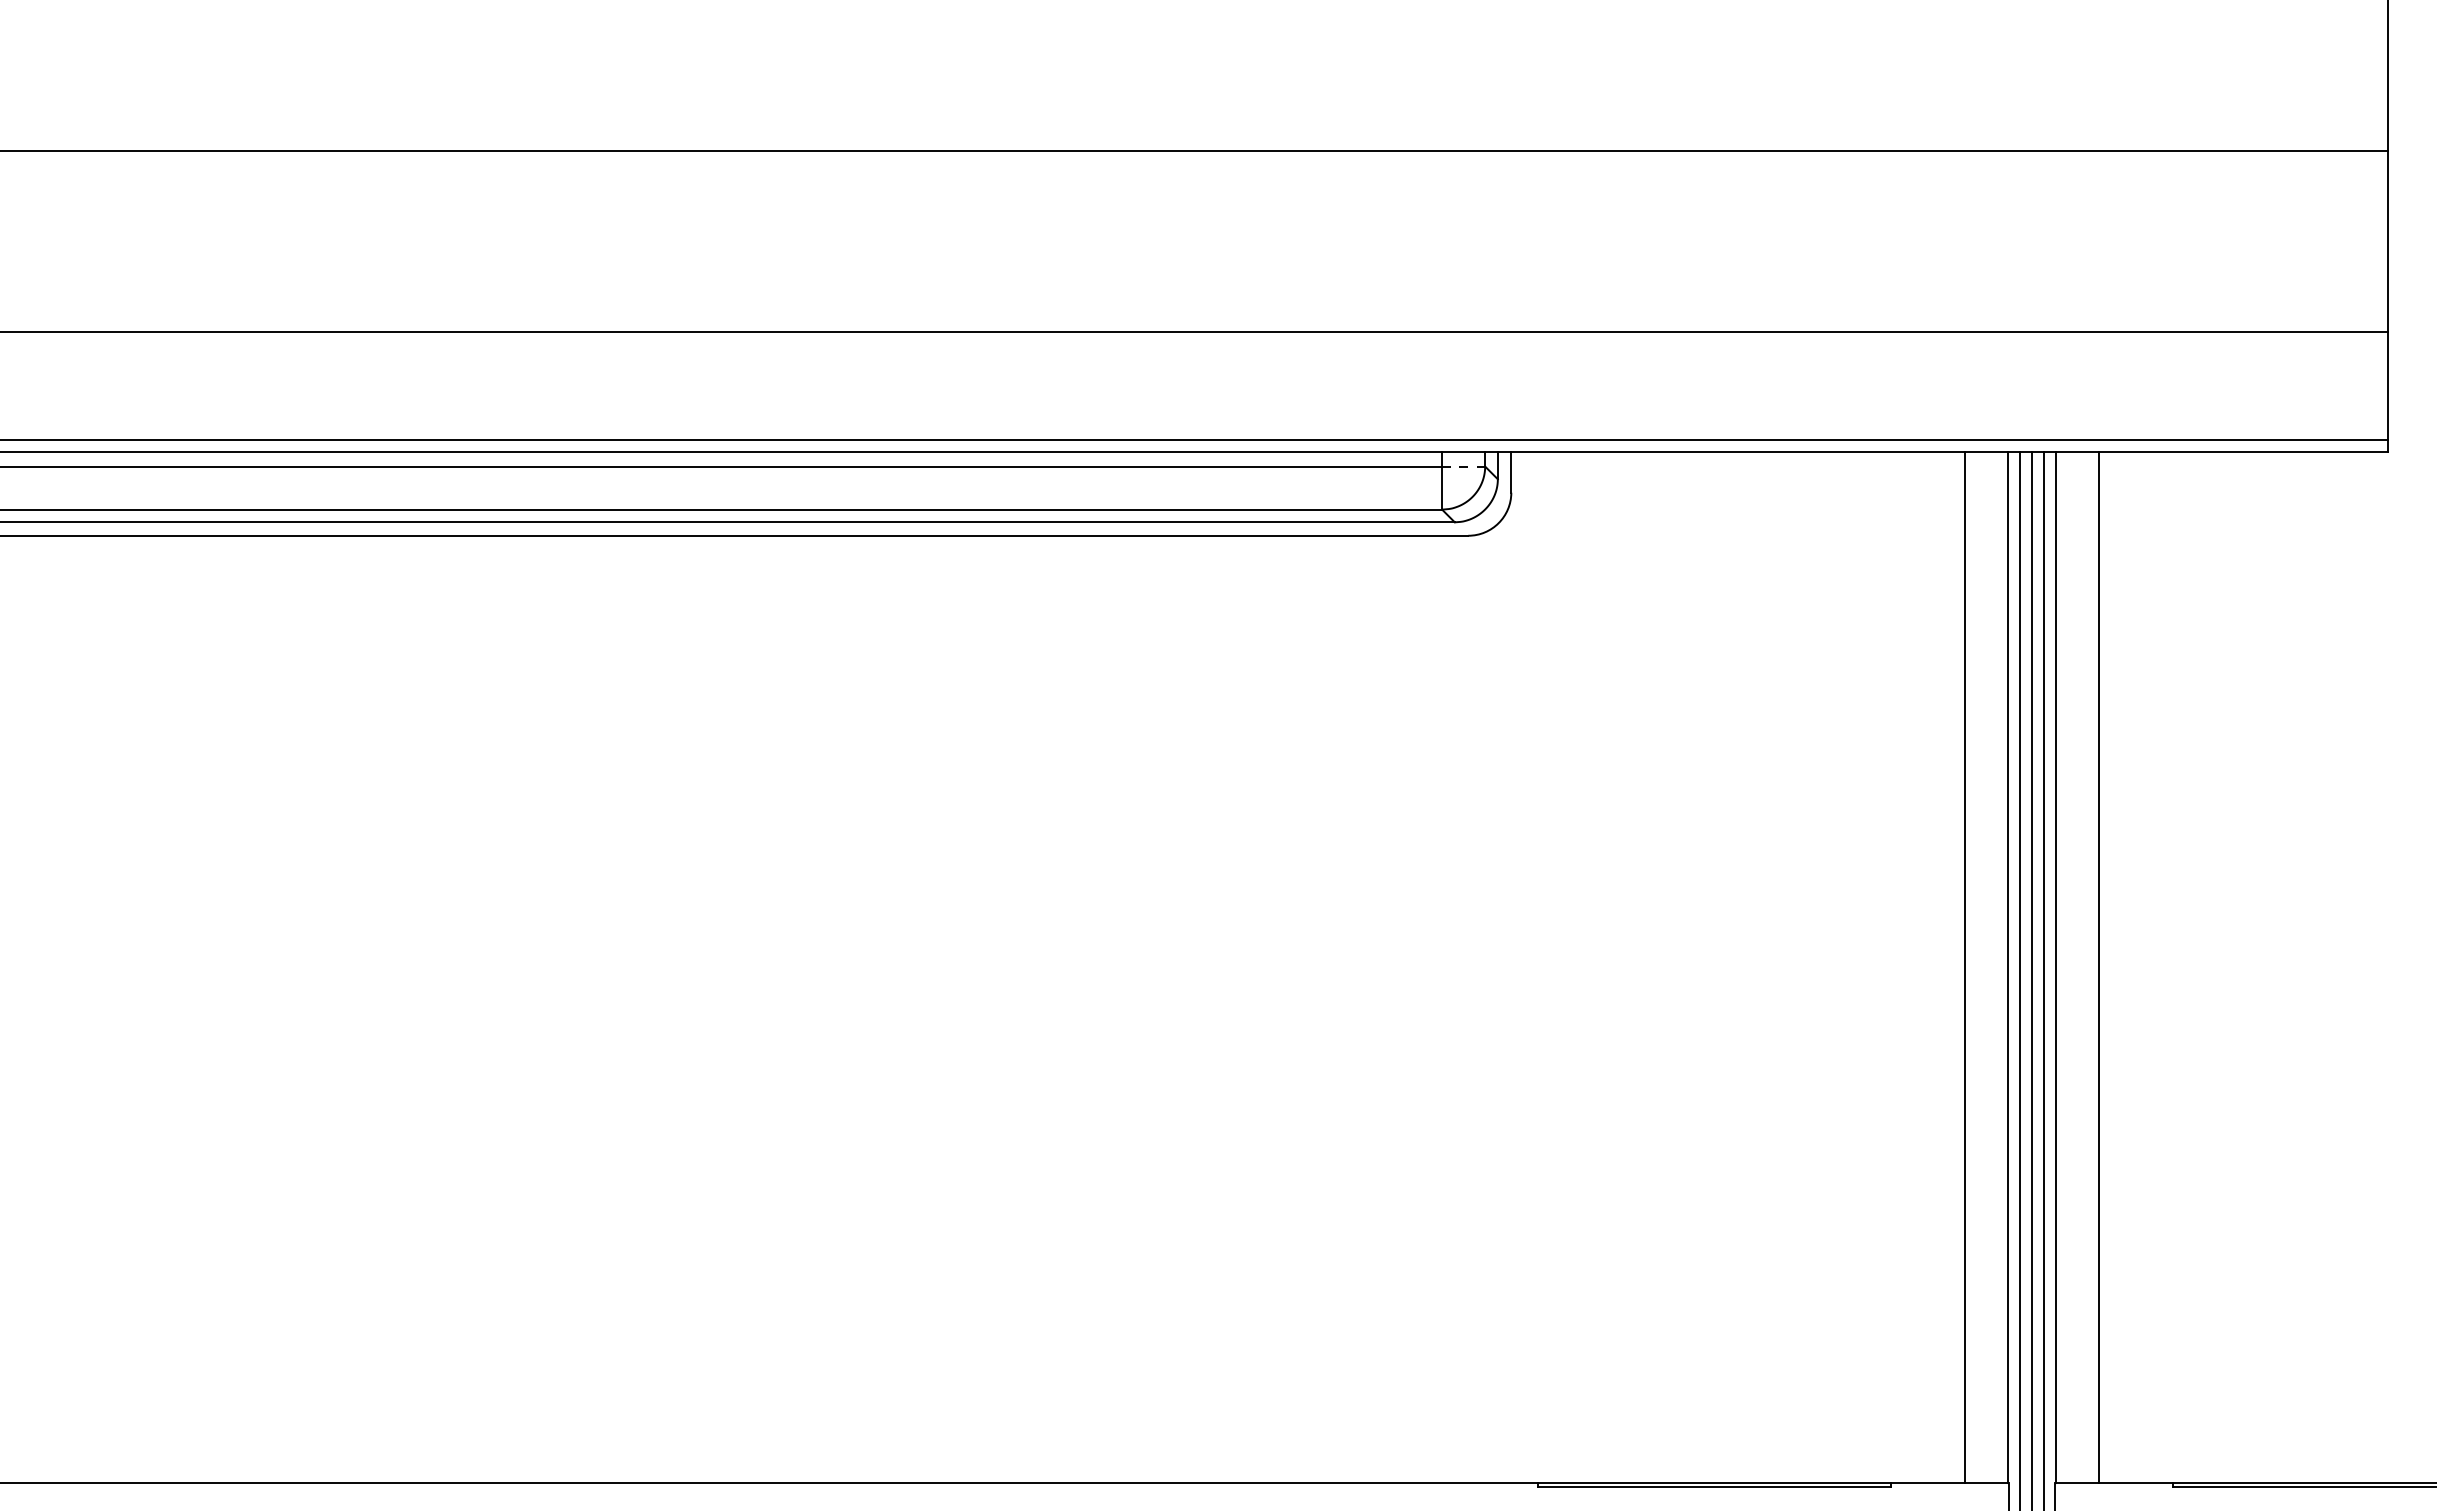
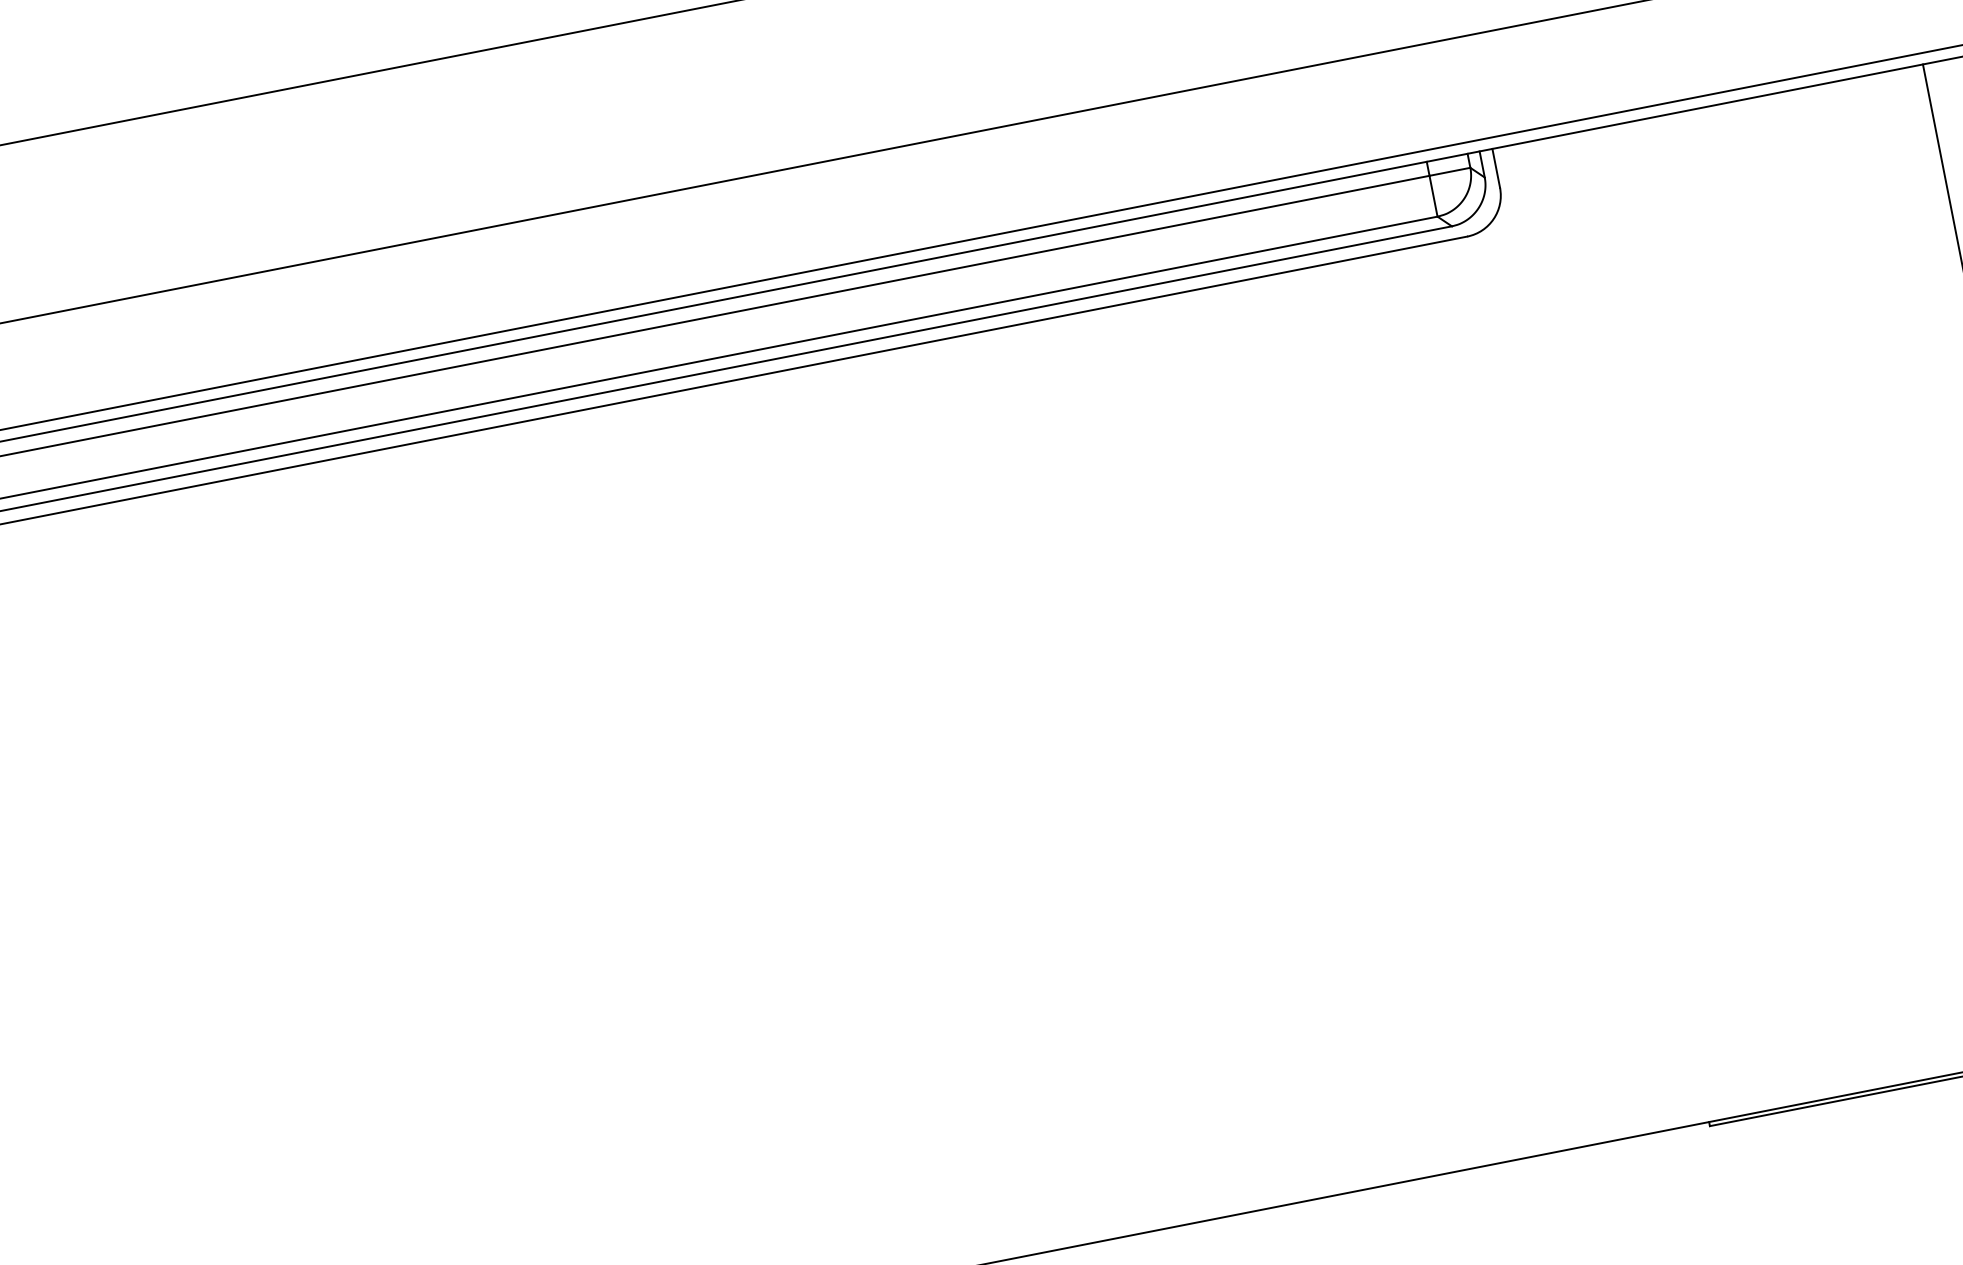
line: (1463, 466) -> (1449, 171), dashed -> solid

